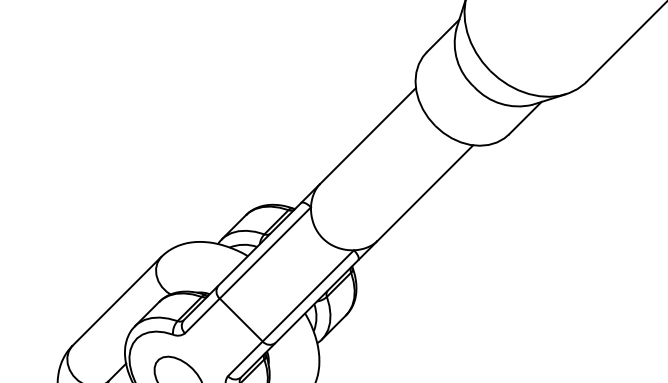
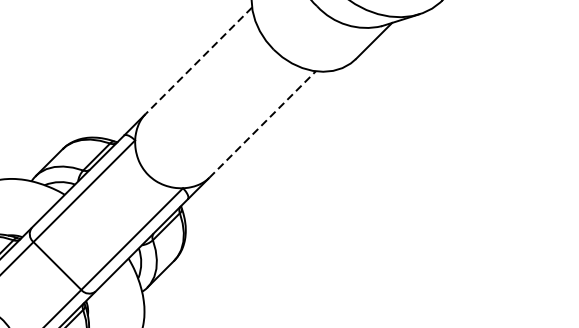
line: (368, 135) -> (199, 60), solid -> dashed
line: (425, 193) -> (262, 124), solid -> dashed

